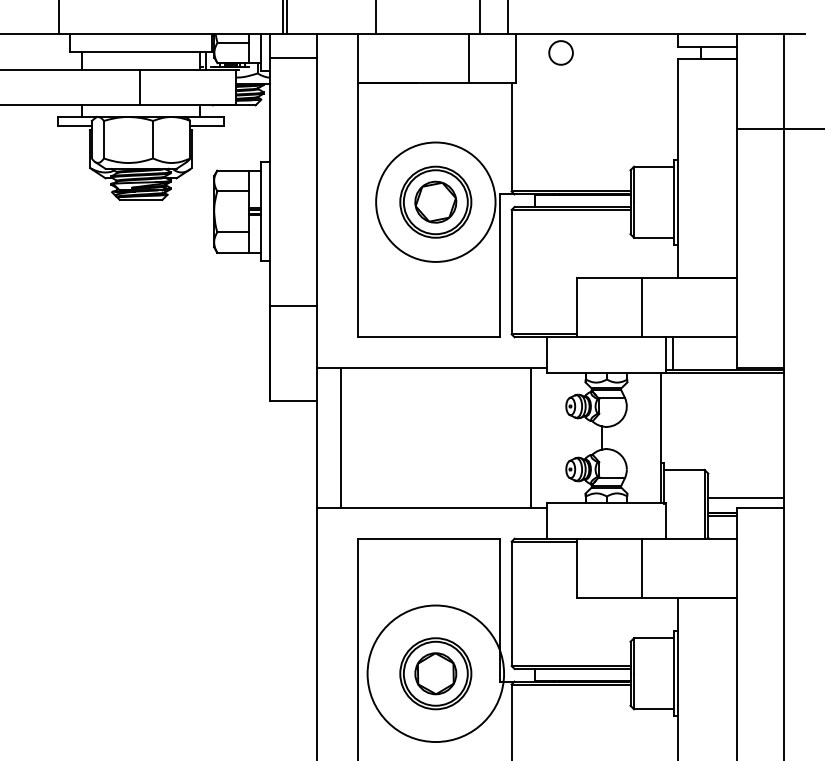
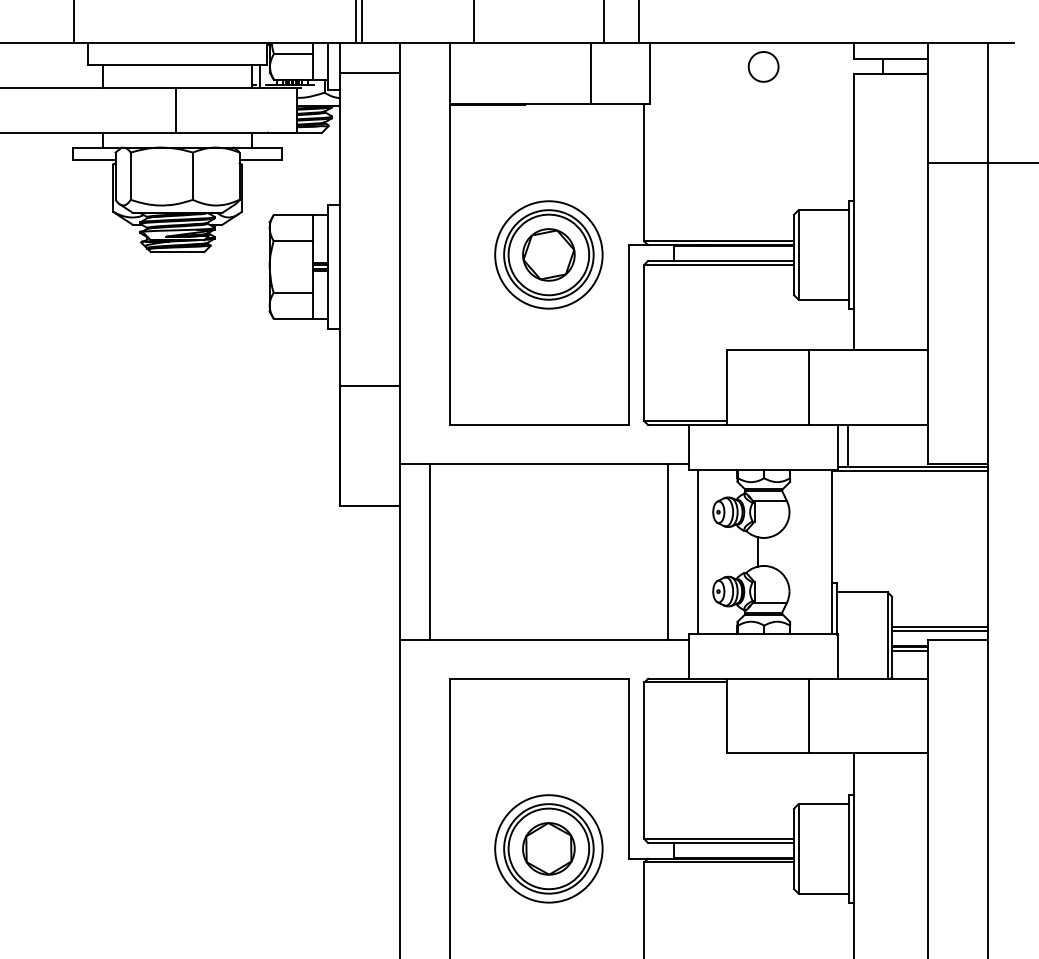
part: (560, 52) -> (763, 66), moved
circle: (435, 201) -> (548, 254), size x0.71
line: (554, 437) -> (698, 551), added
line: (746, 501) -> (940, 631), added
circle: (435, 673) -> (548, 848), size x0.62

